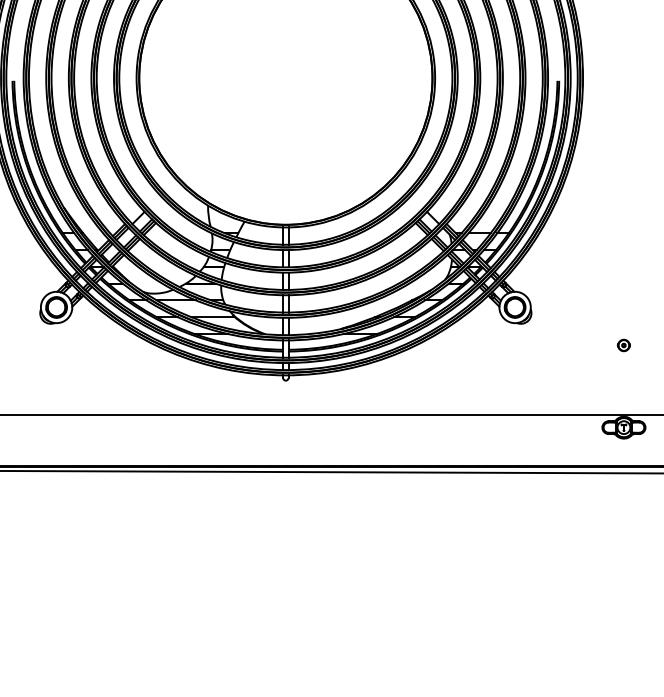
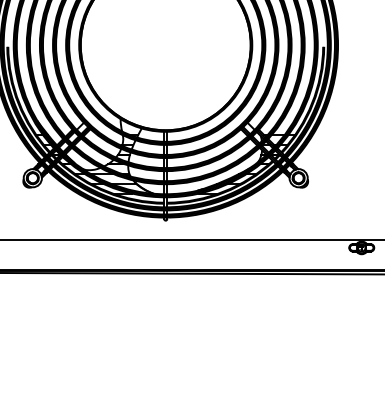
part: (623, 345) -> (361, 200), removed

